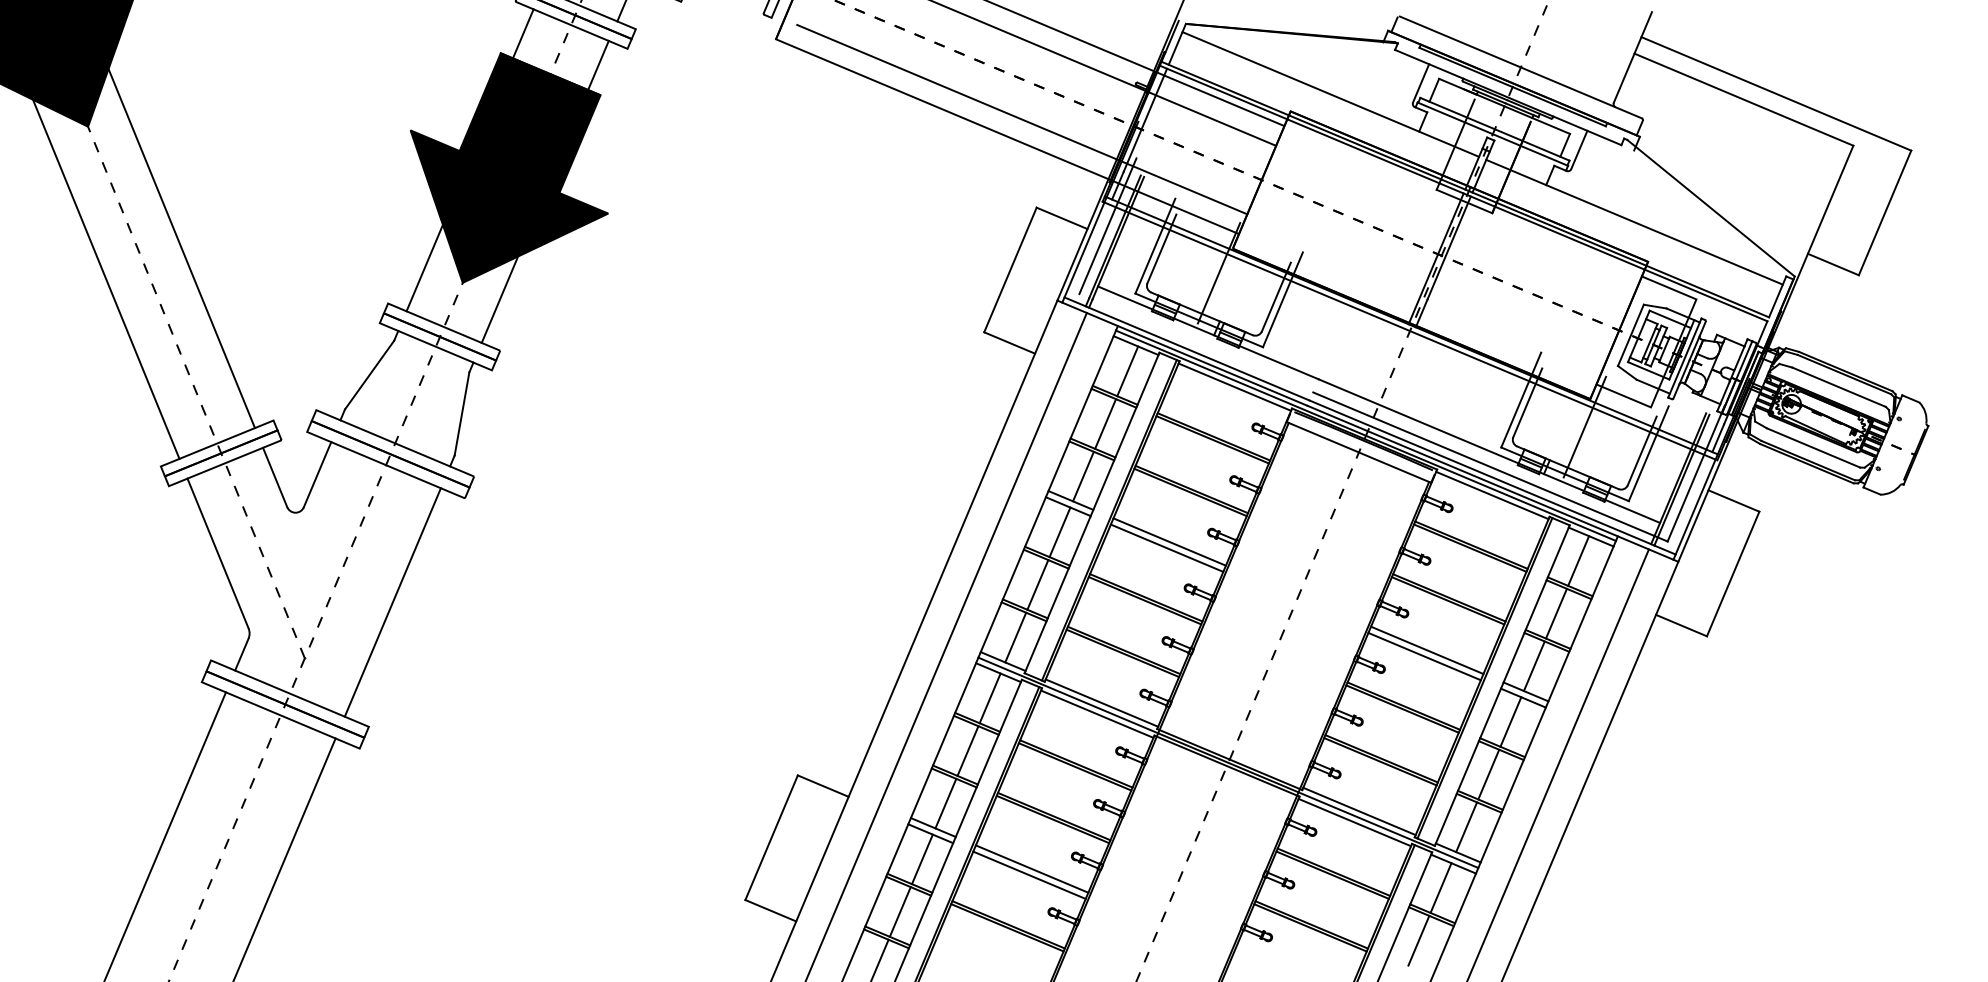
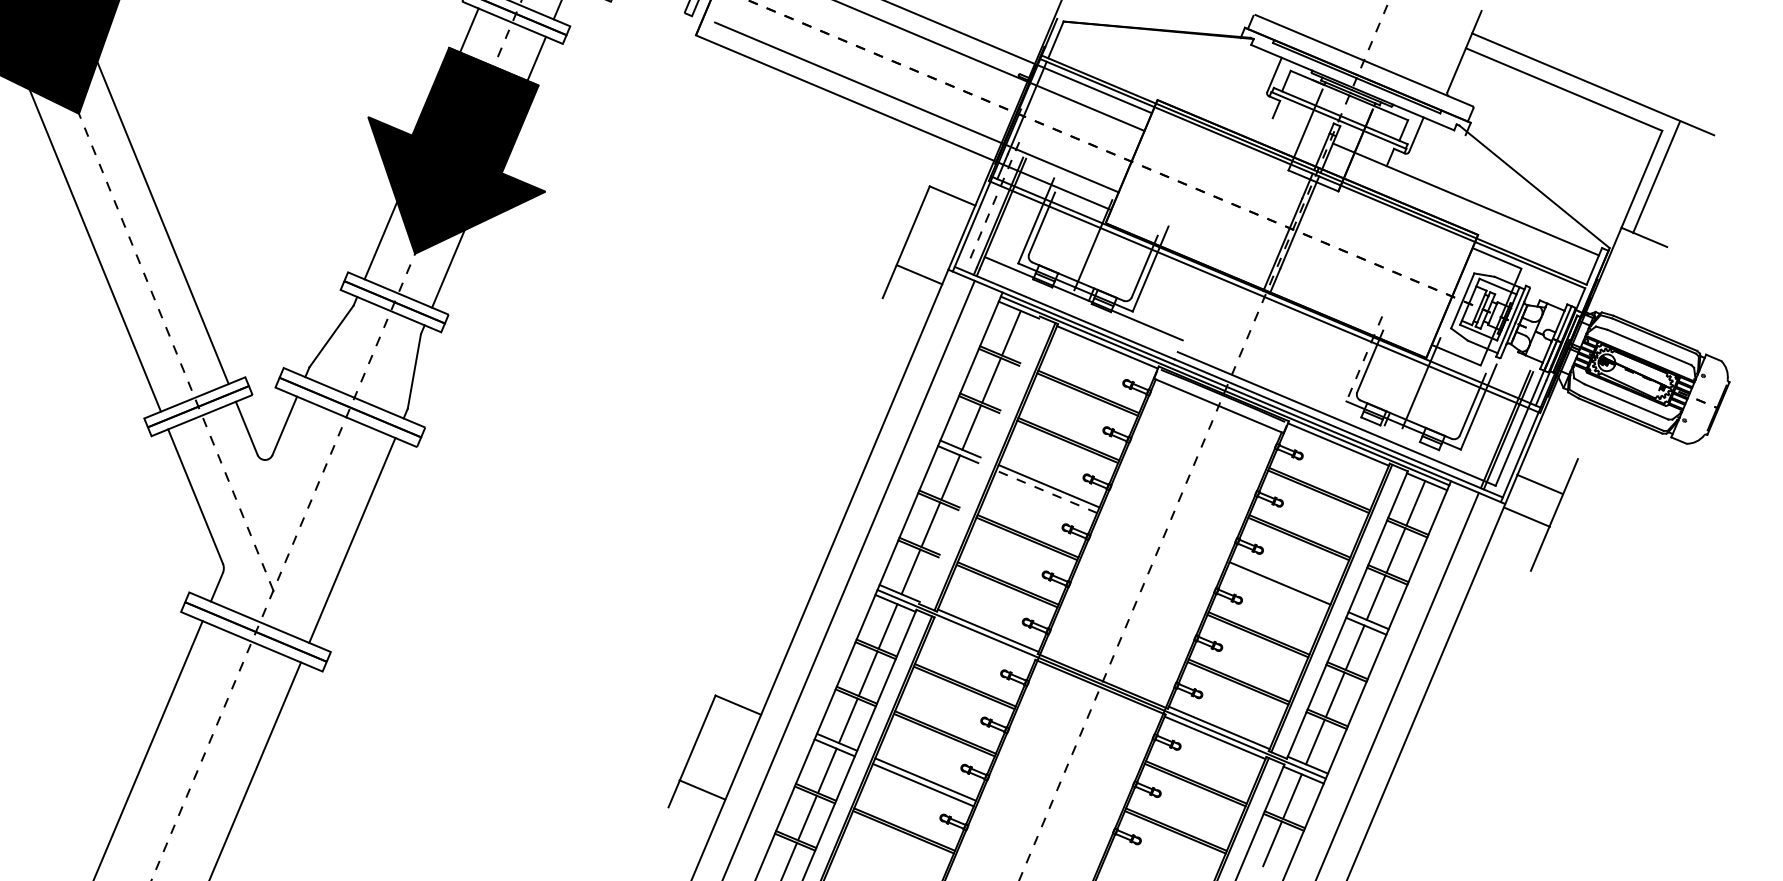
line: (1330, 94) -> (1193, 84), removed
line: (1884, 213) -> (1656, 177), moved
line: (1107, 226) -> (993, 203), solid -> dashed
line: (1009, 342) -> (919, 274), moved
line: (1521, 400) -> (1364, 359), solid -> dashed
line: (1489, 450) -> (1335, 404), removed
line: (1733, 501) -> (1539, 484), moved
line: (1091, 512) -> (978, 459), removed
line: (1166, 547) -> (1046, 491), solid -> dashed
line: (1680, 624) -> (1526, 516), moved
line: (1424, 656) -> (1277, 588), removed
line: (1096, 714) -> (983, 640), removed
line: (771, 910) -> (702, 789), moved

